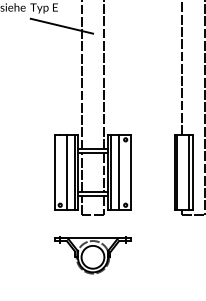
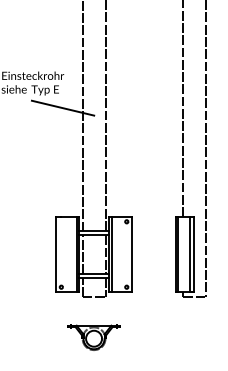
line: (66, 172) -> (67, 254), removed
line: (119, 172) -> (120, 254), removed
part: (92, 255) -> (93, 337), size x0.7

